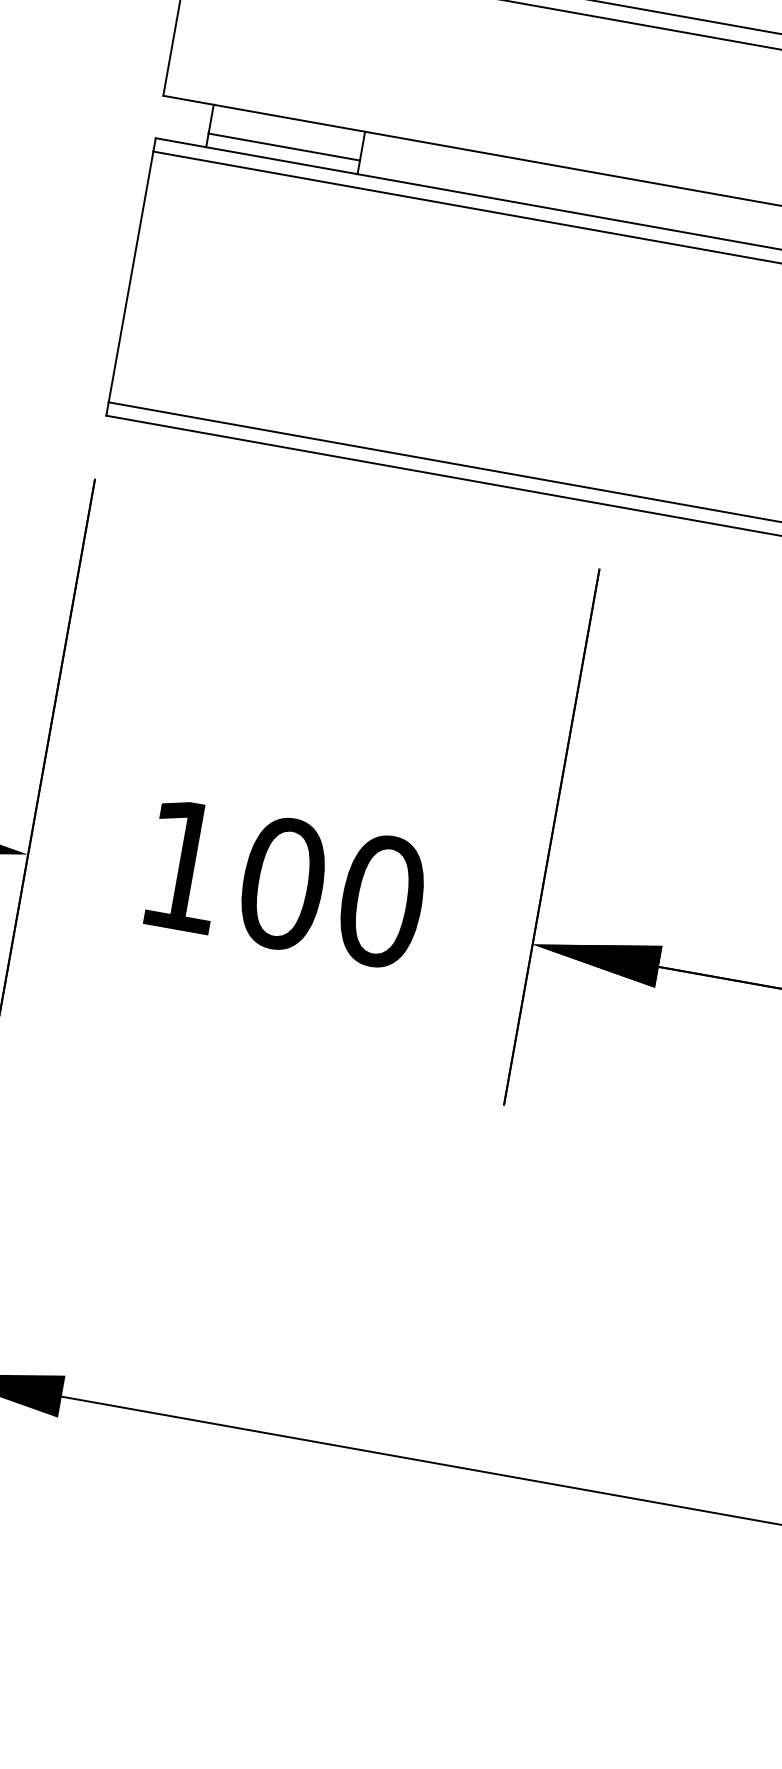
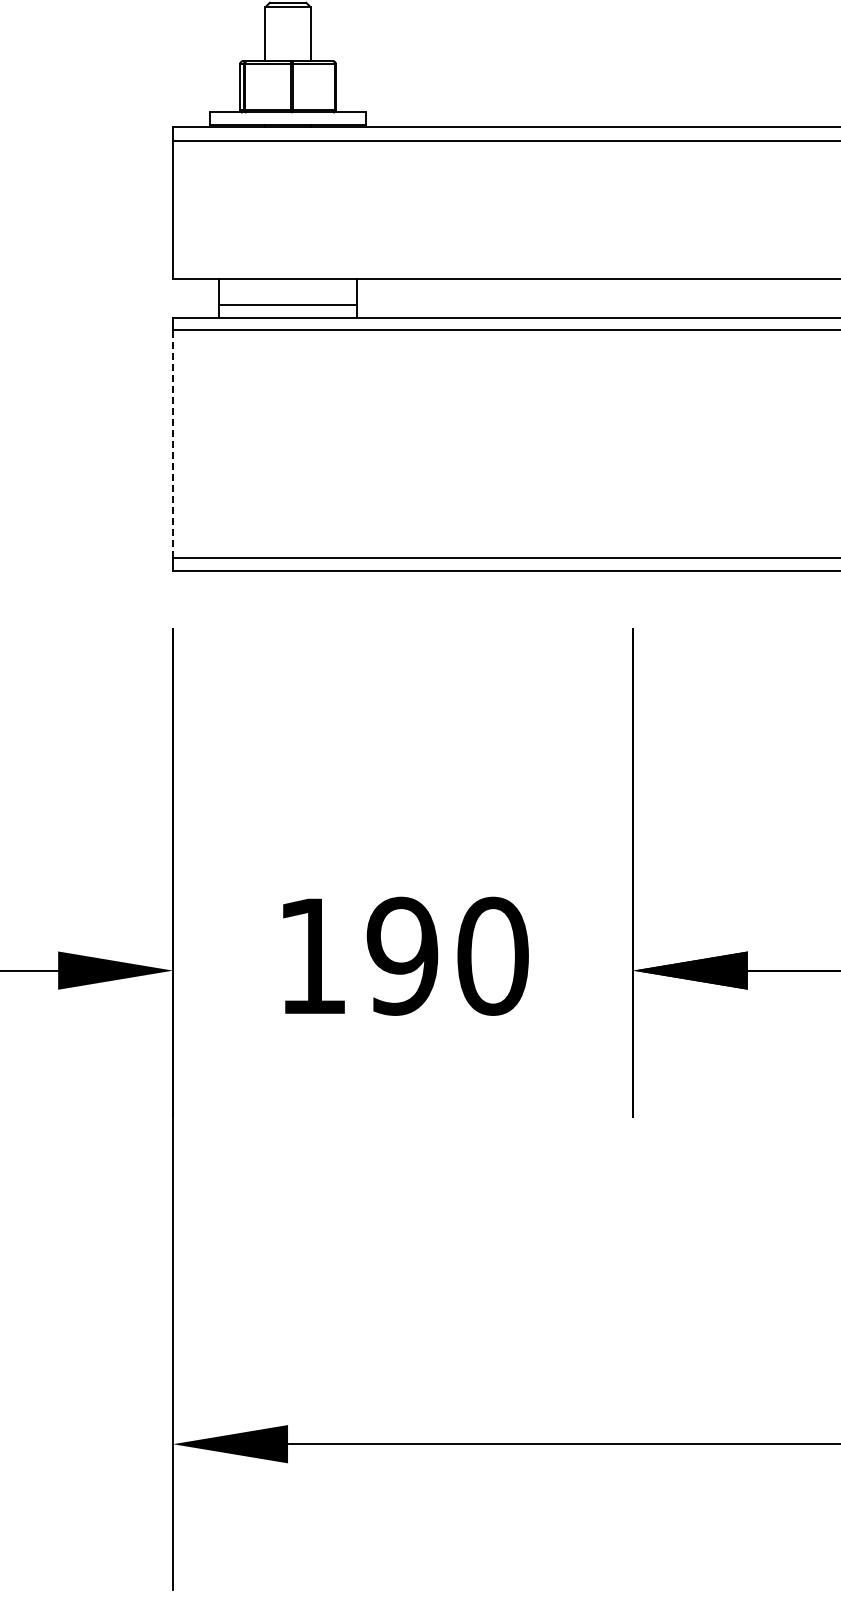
line: (131, 276) -> (173, 443), solid -> dashed
text: (282, 882) -> (402, 955), 100 -> 190

